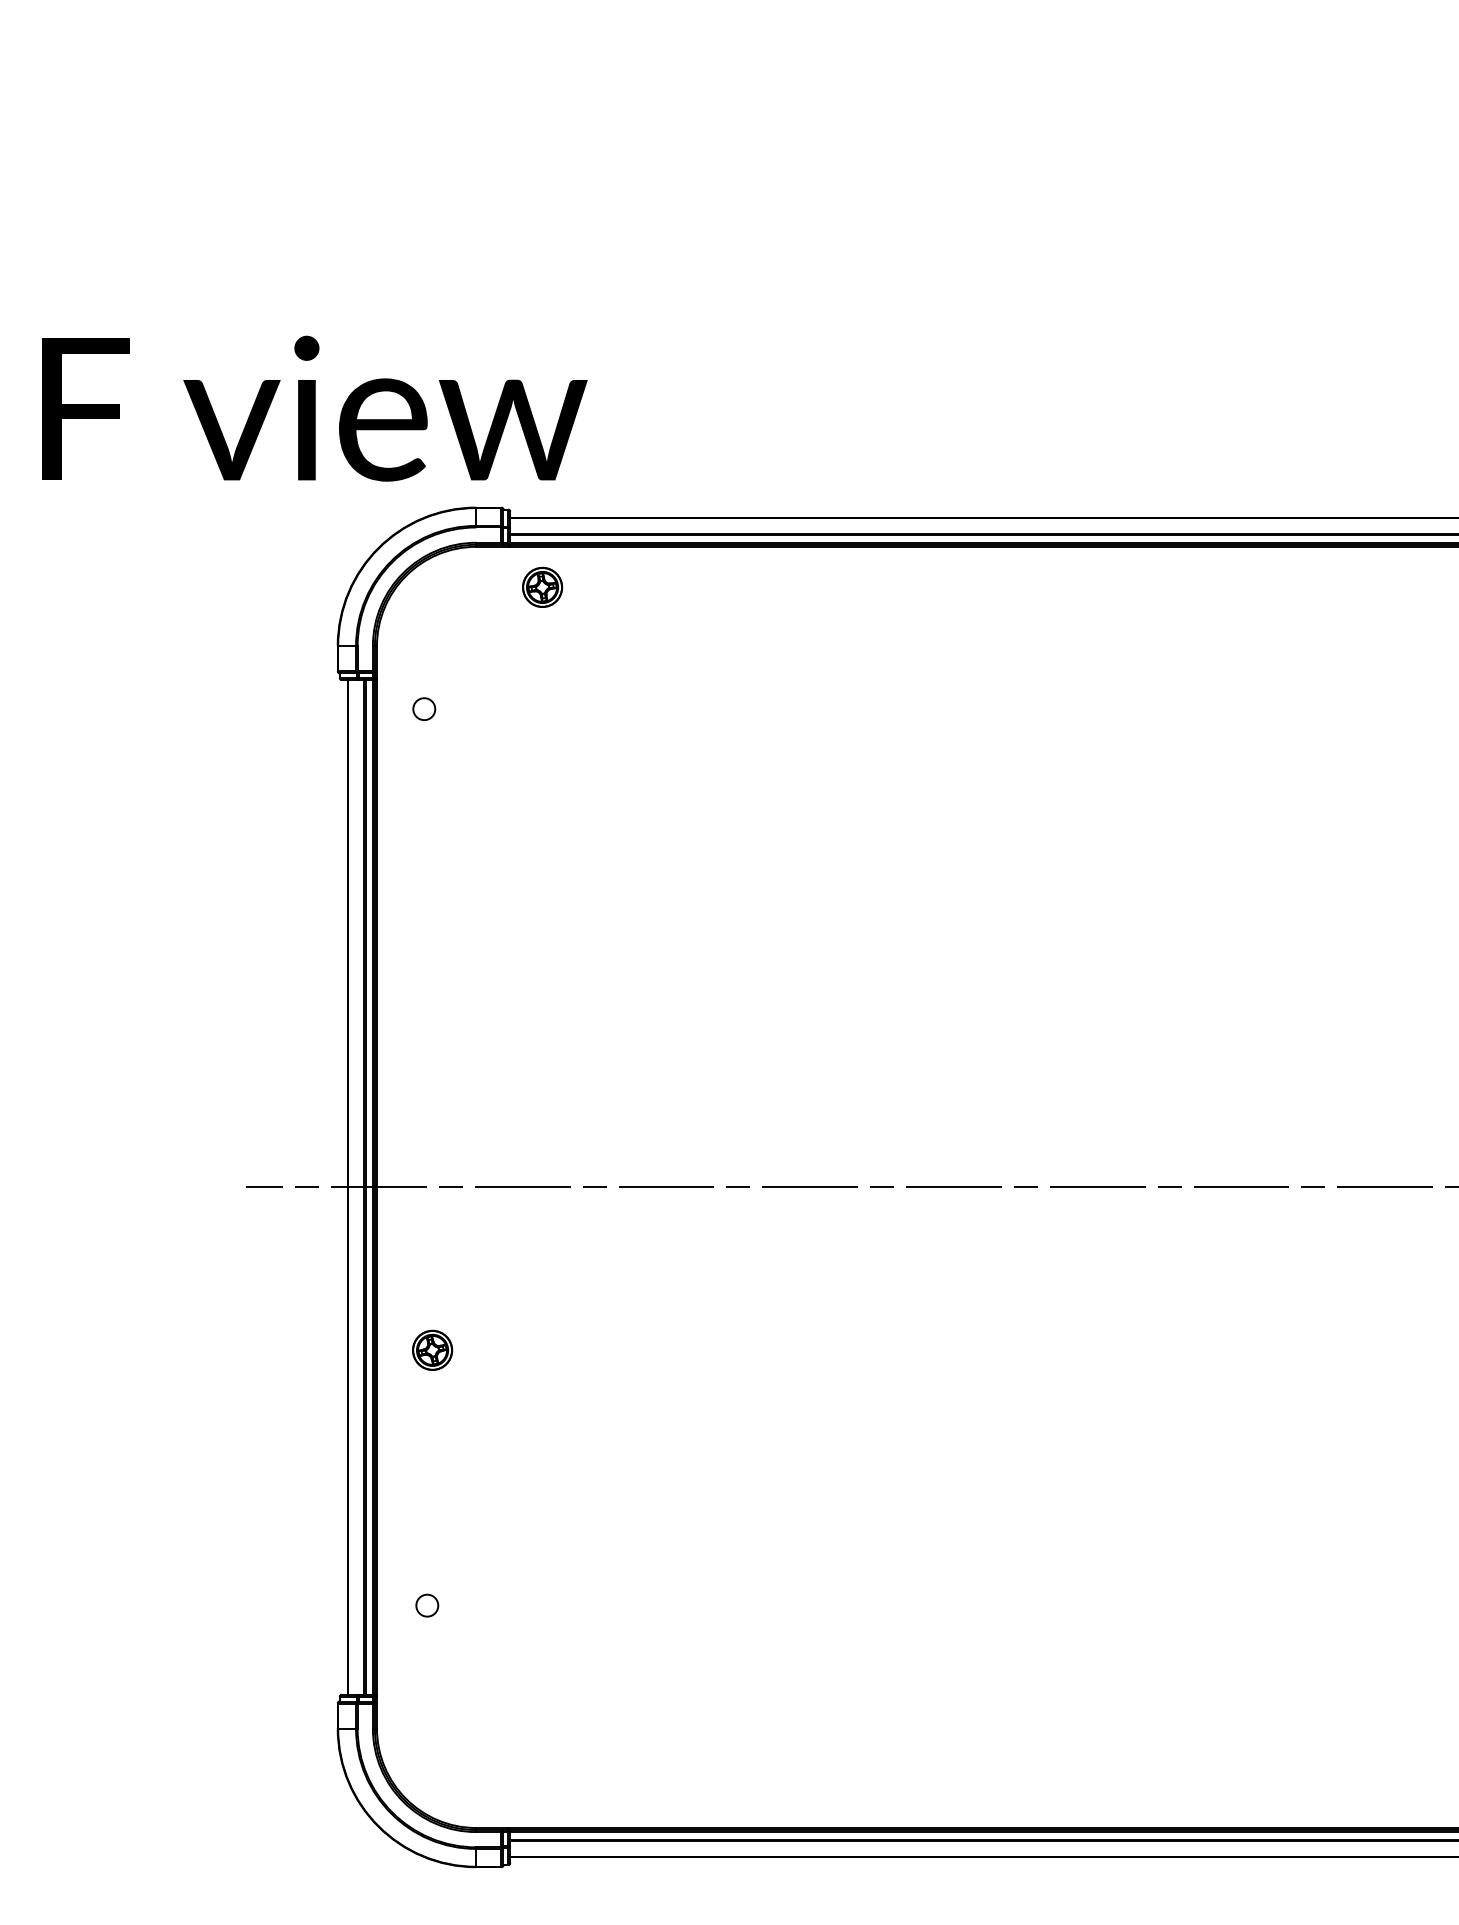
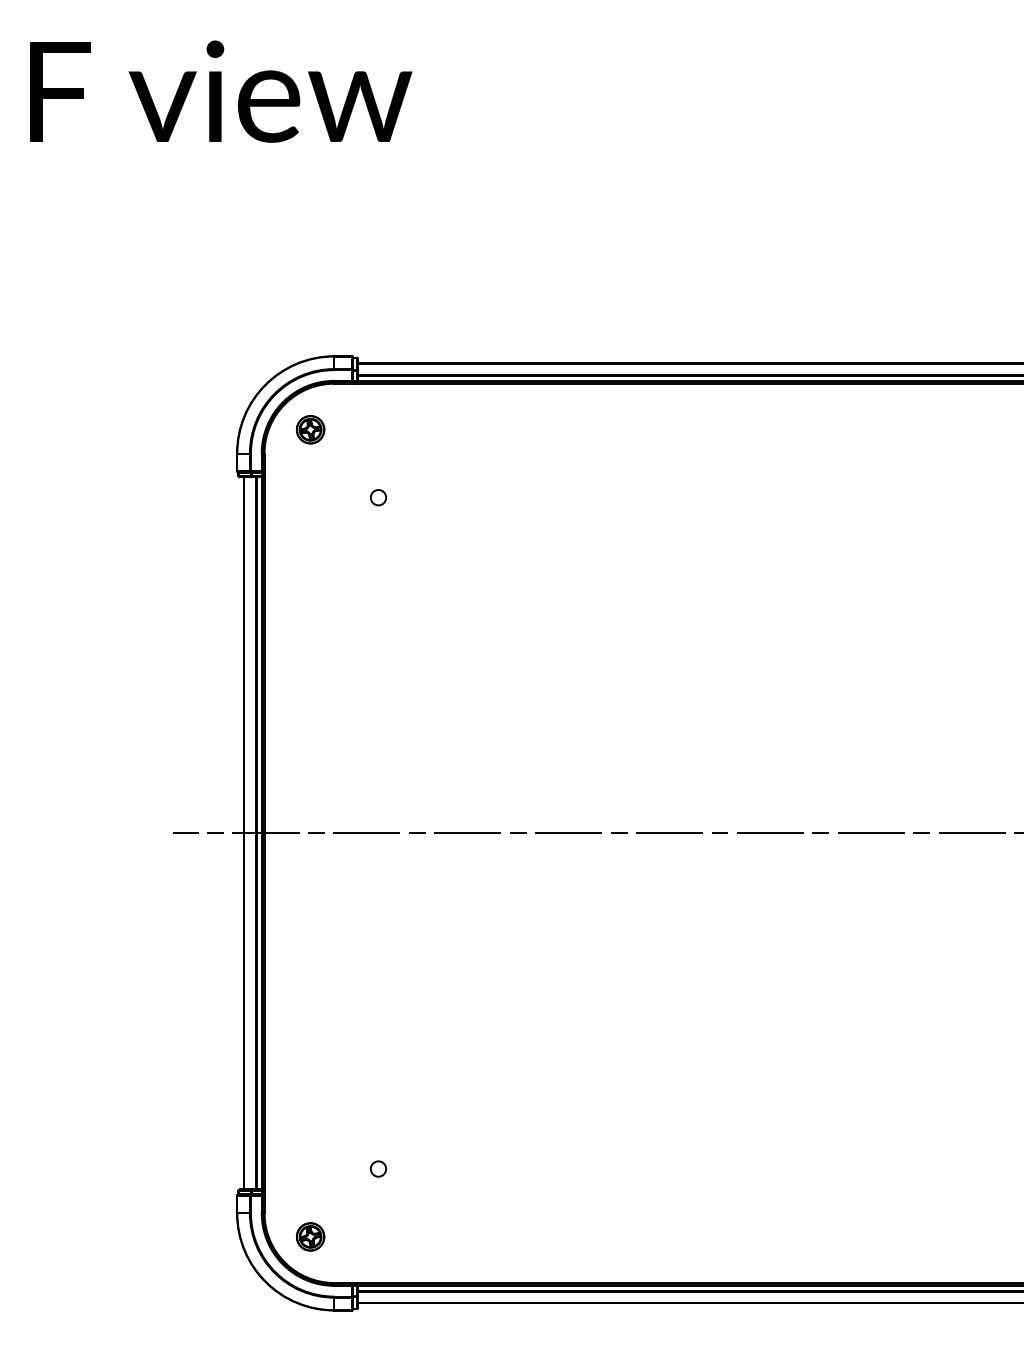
text: (314, 408) -> (220, 91), moved
part: (542, 586) -> (310, 429), moved
circle: (424, 708) -> (378, 497), moved
part: (432, 1349) -> (310, 1236), moved
circle: (427, 1605) -> (378, 1168), moved

